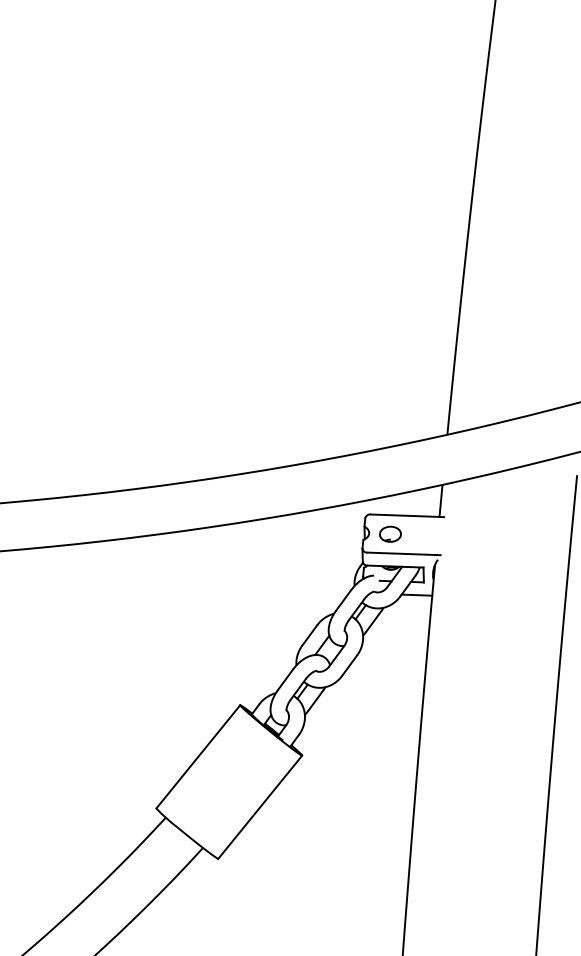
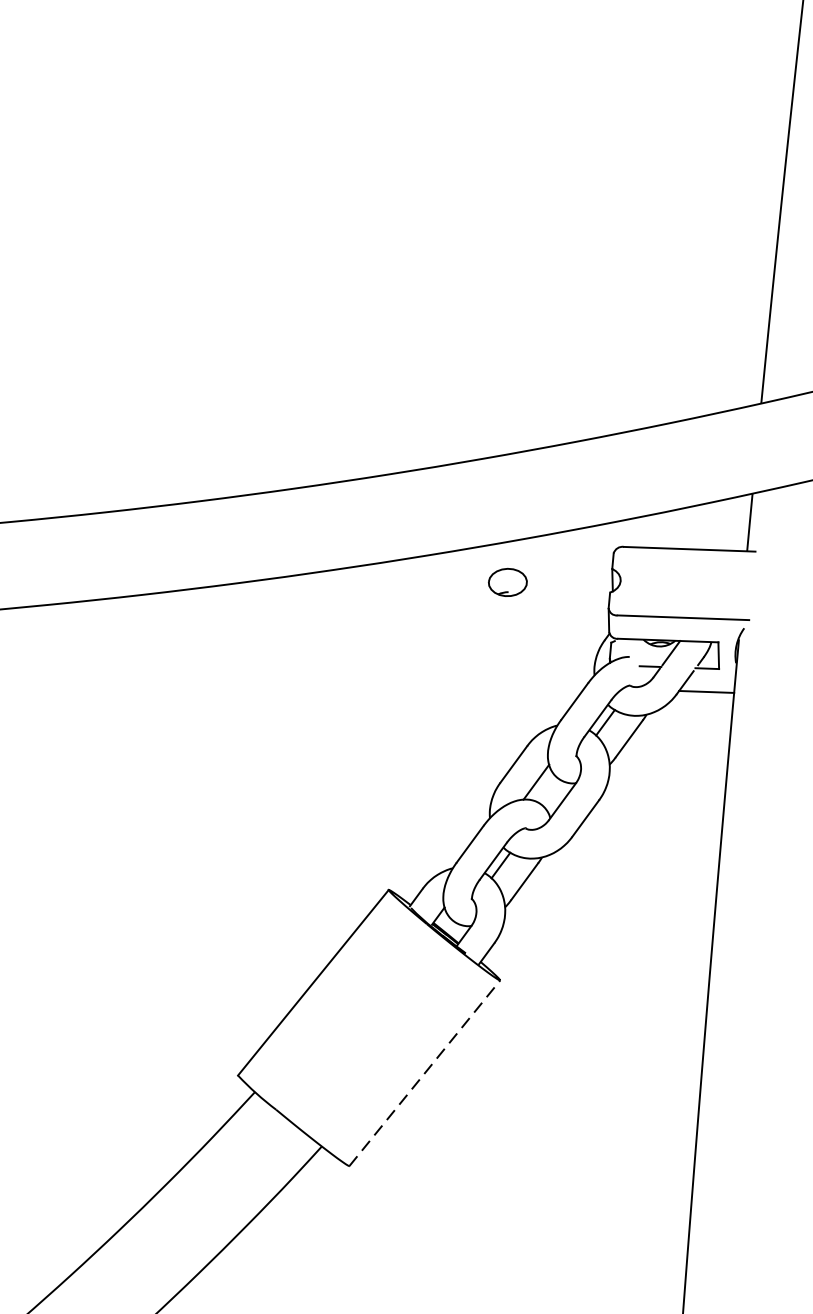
part: (390, 533) -> (507, 581), moved
line: (260, 806) -> (425, 1071), solid -> dashed

